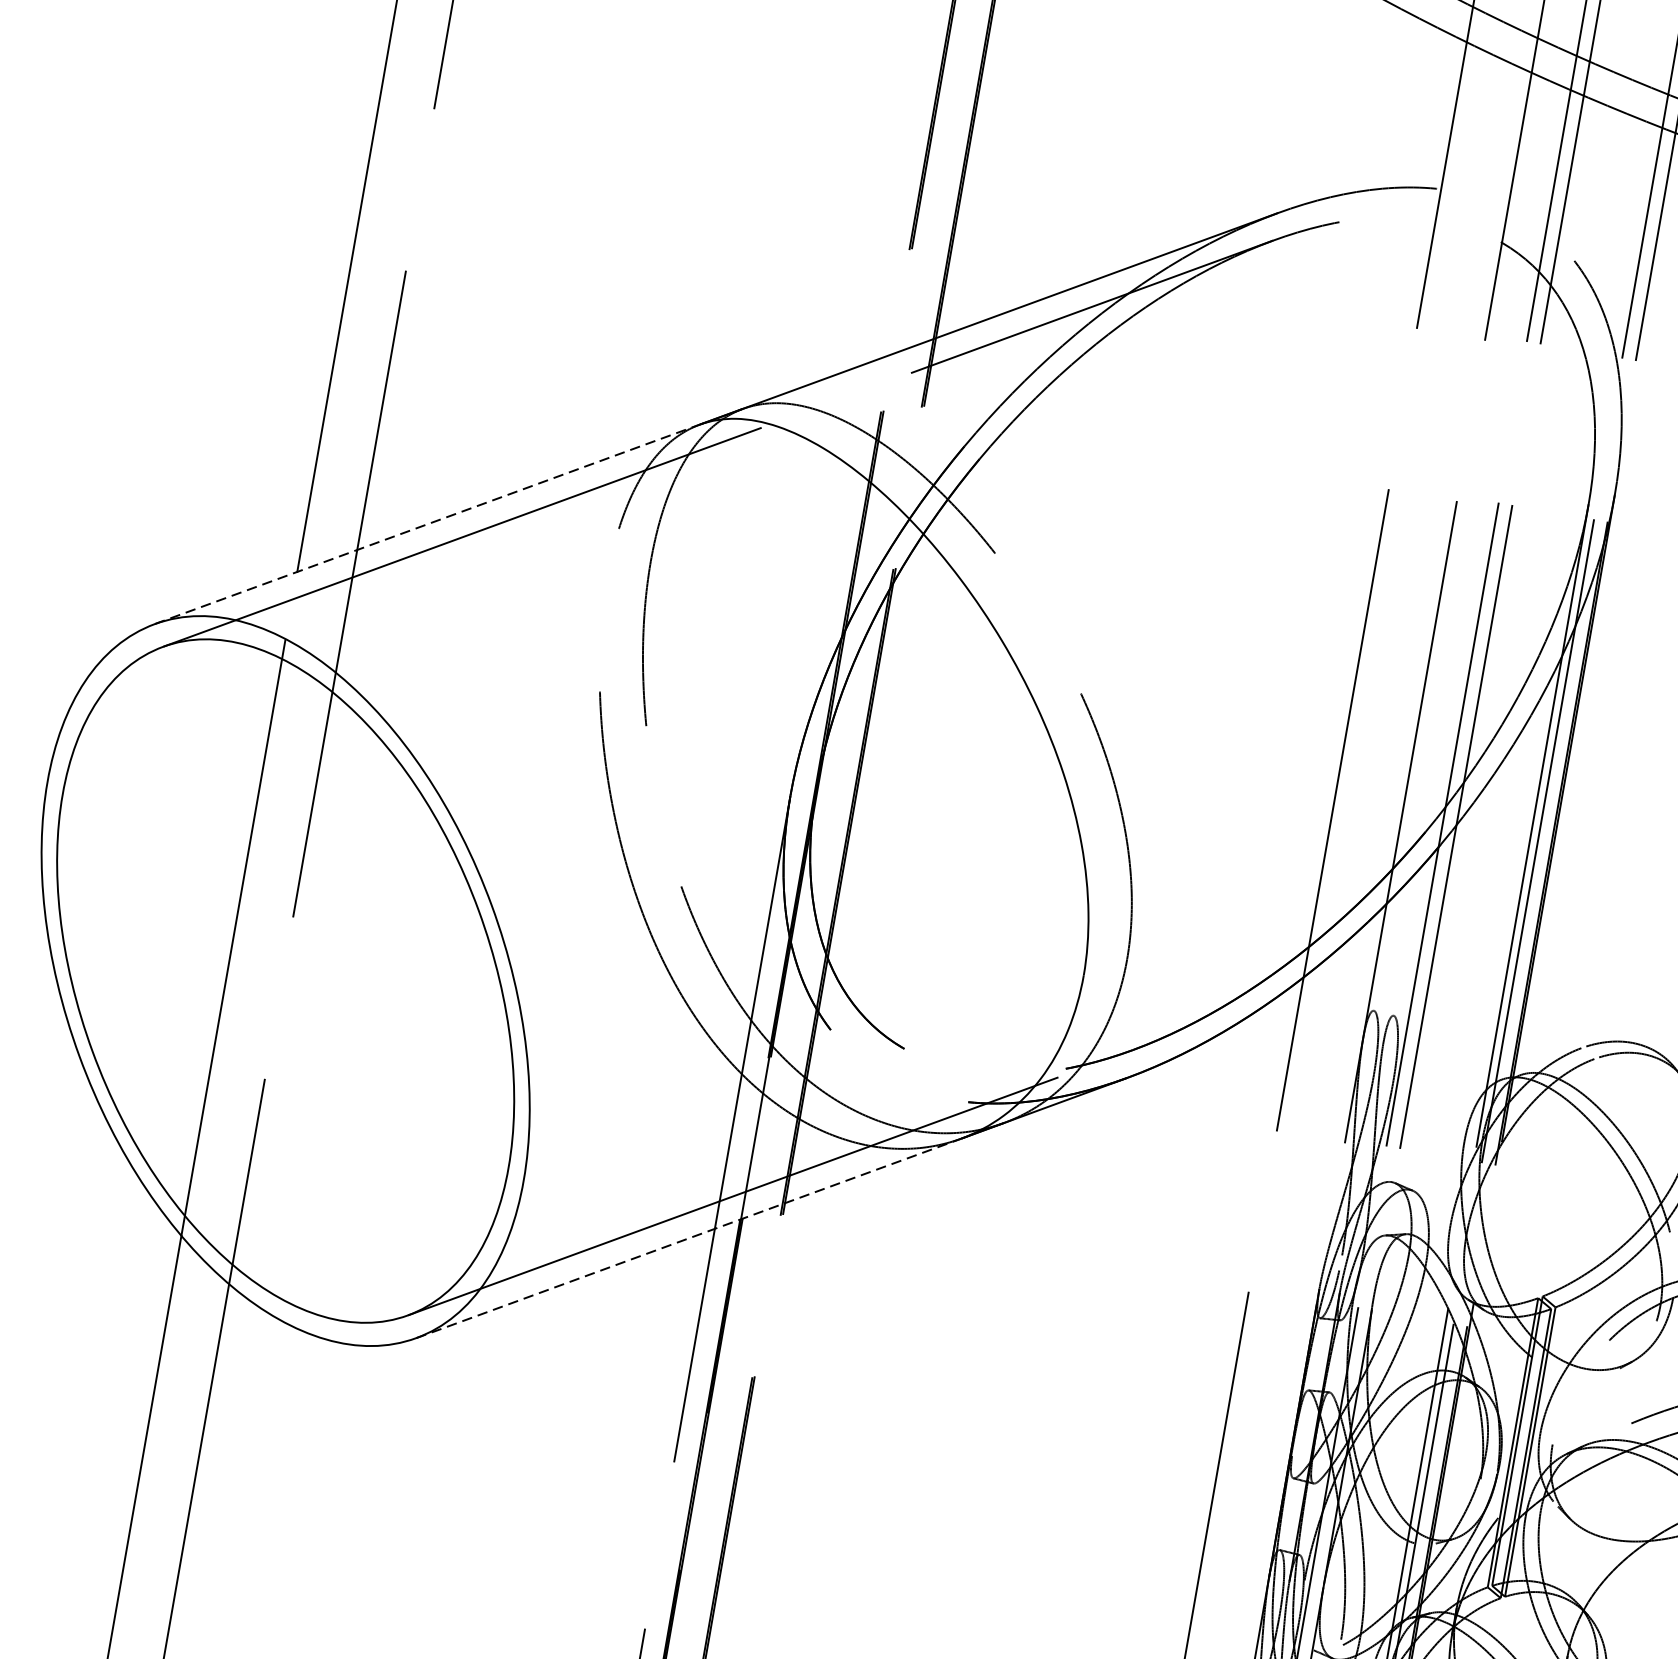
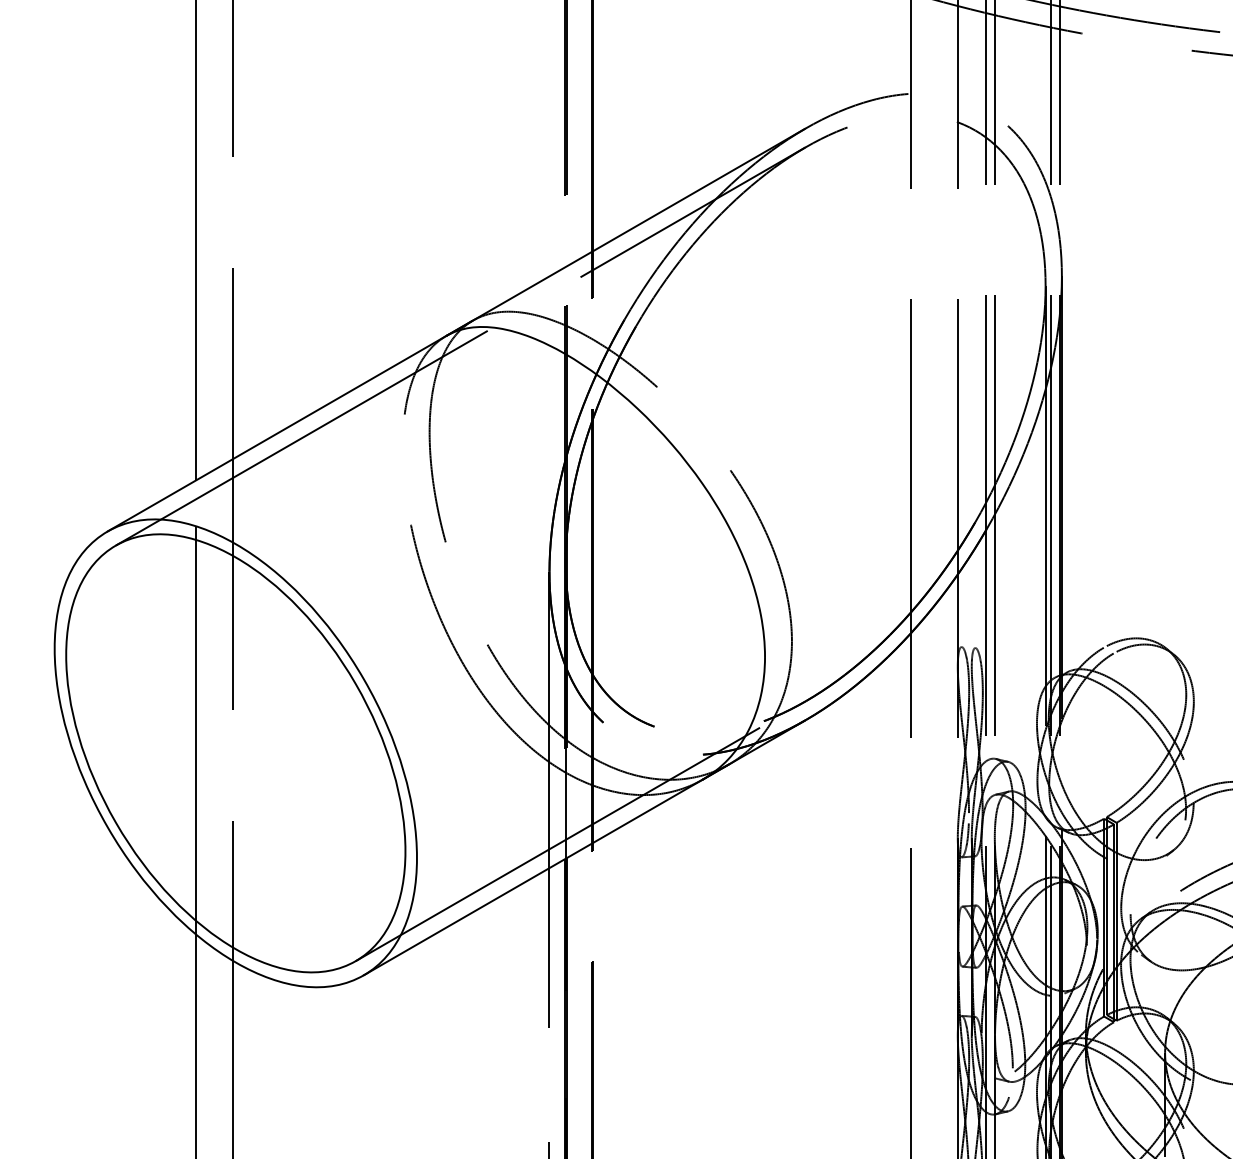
line: (428, 524) -> (277, 433), dashed -> solid
line: (689, 1238) -> (533, 877), dashed -> solid

